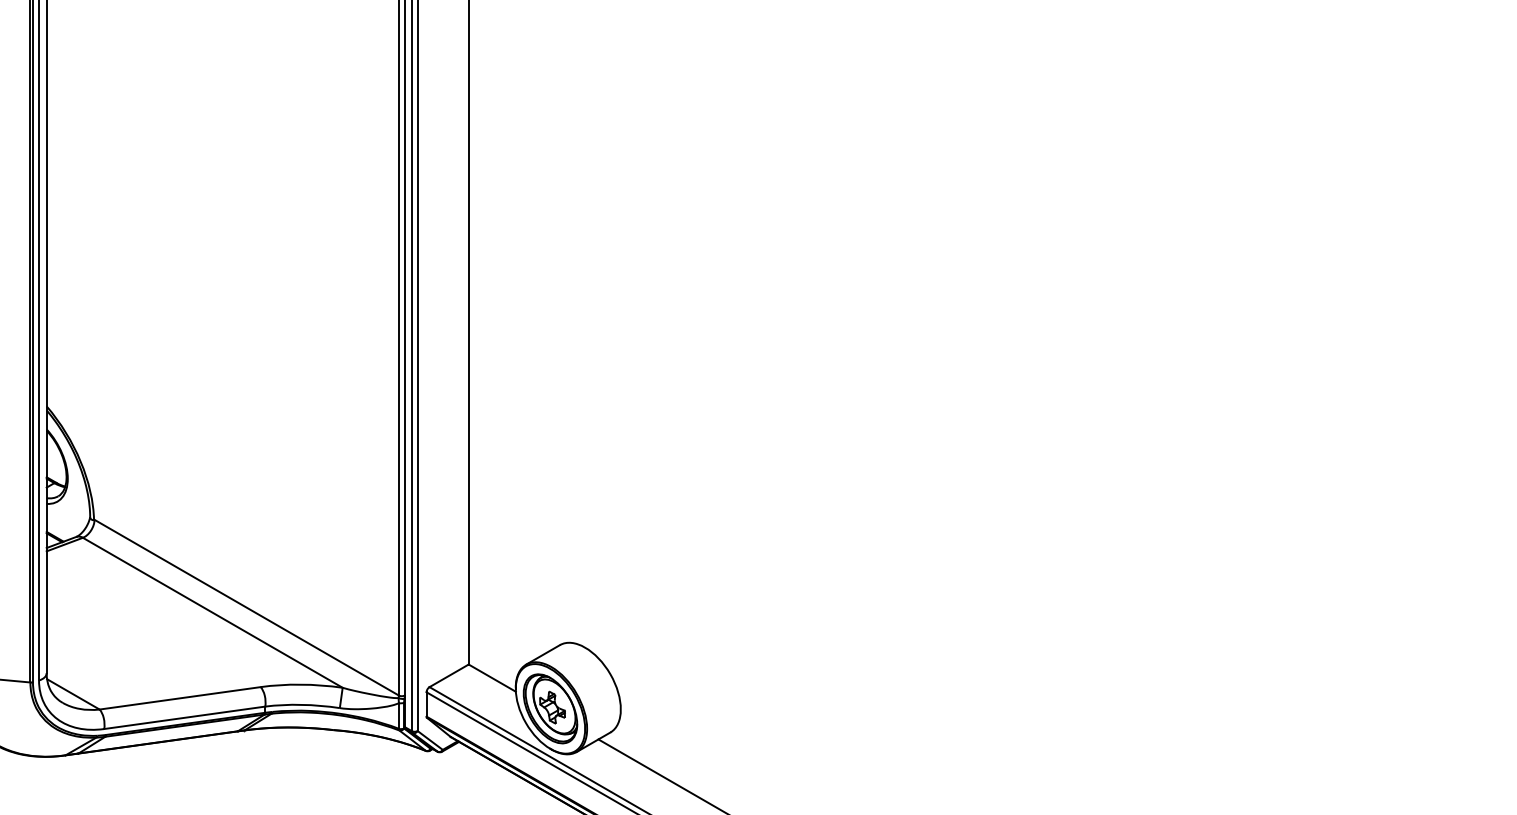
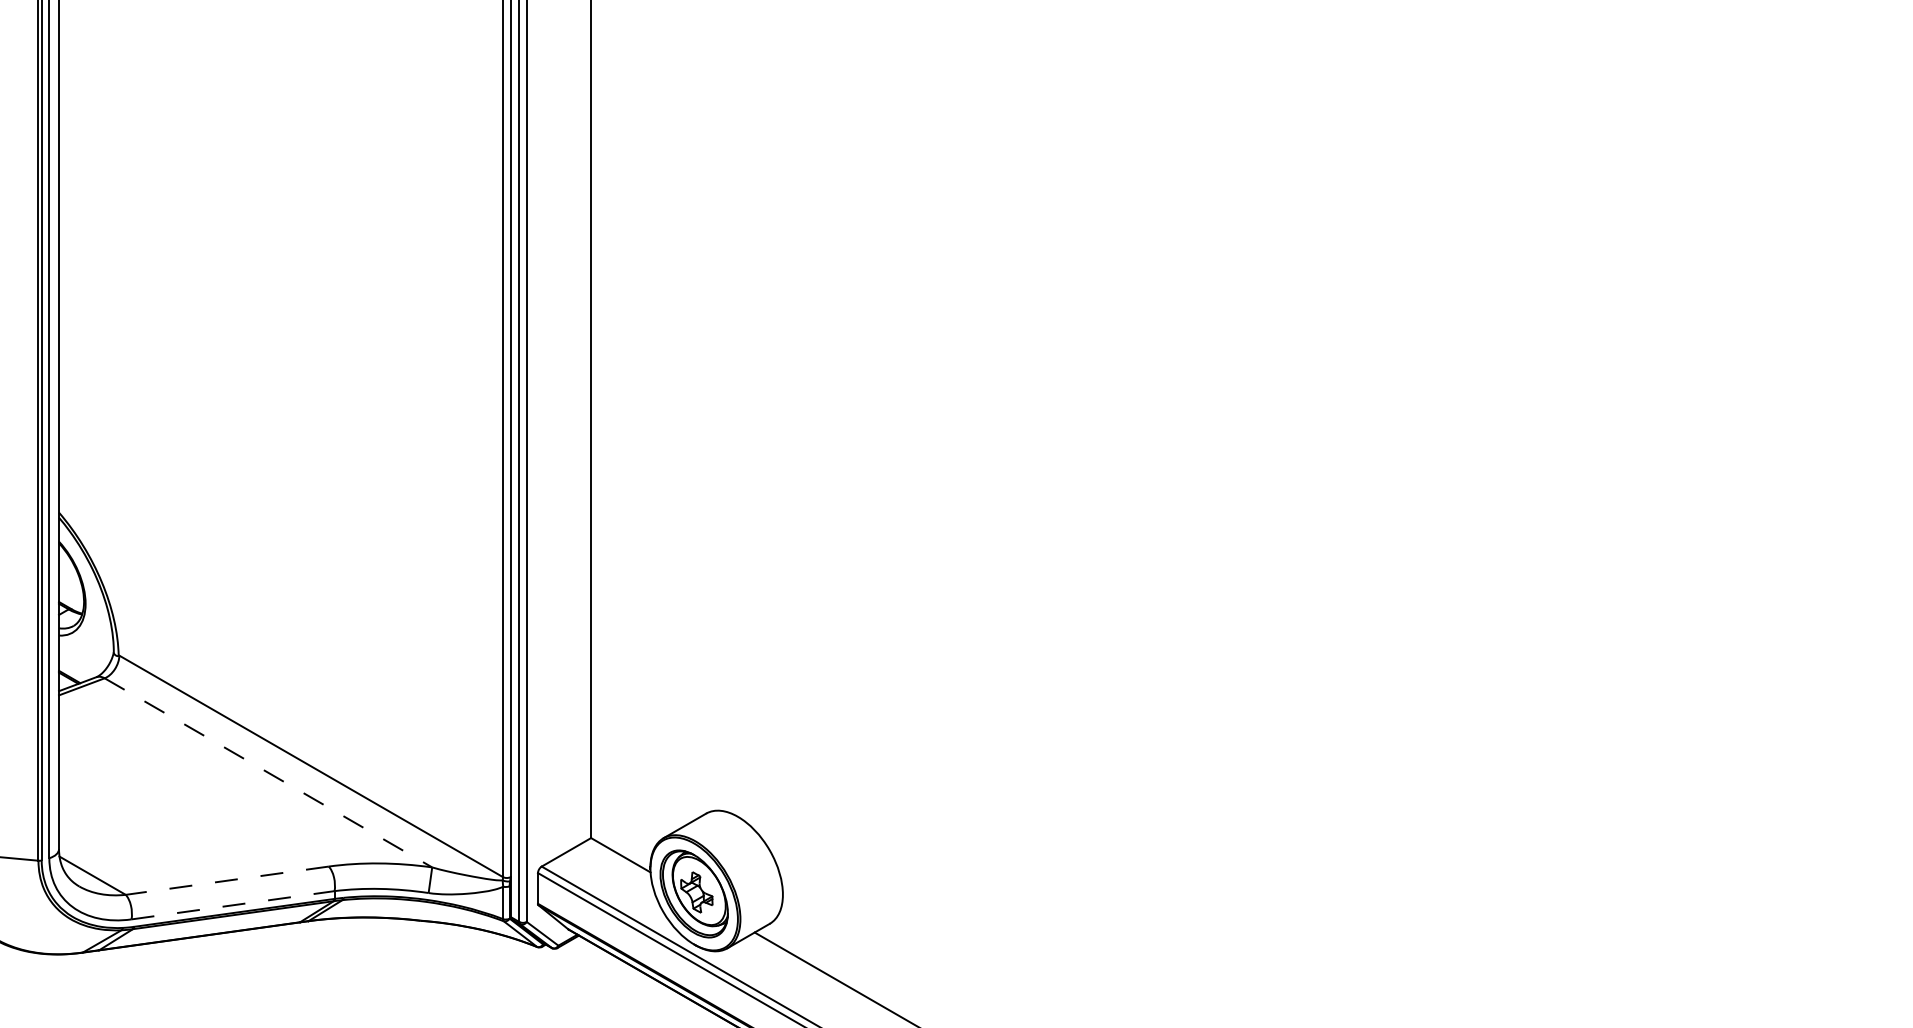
line: (212, 613) -> (268, 773), solid -> dashed
line: (179, 698) -> (226, 880), solid -> dashed
line: (185, 717) -> (233, 905), solid -> dashed

